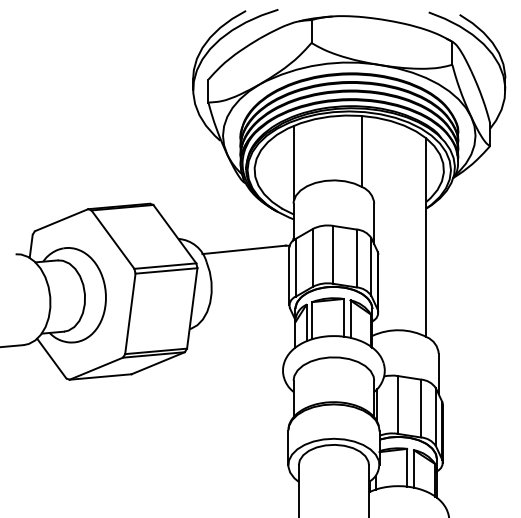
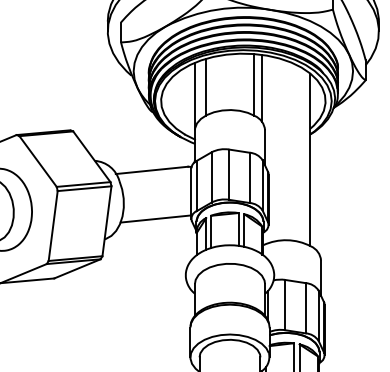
line: (305, 153) -> (205, 86), added
line: (370, 154) -> (261, 87), added
line: (248, 305) -> (155, 218), added

